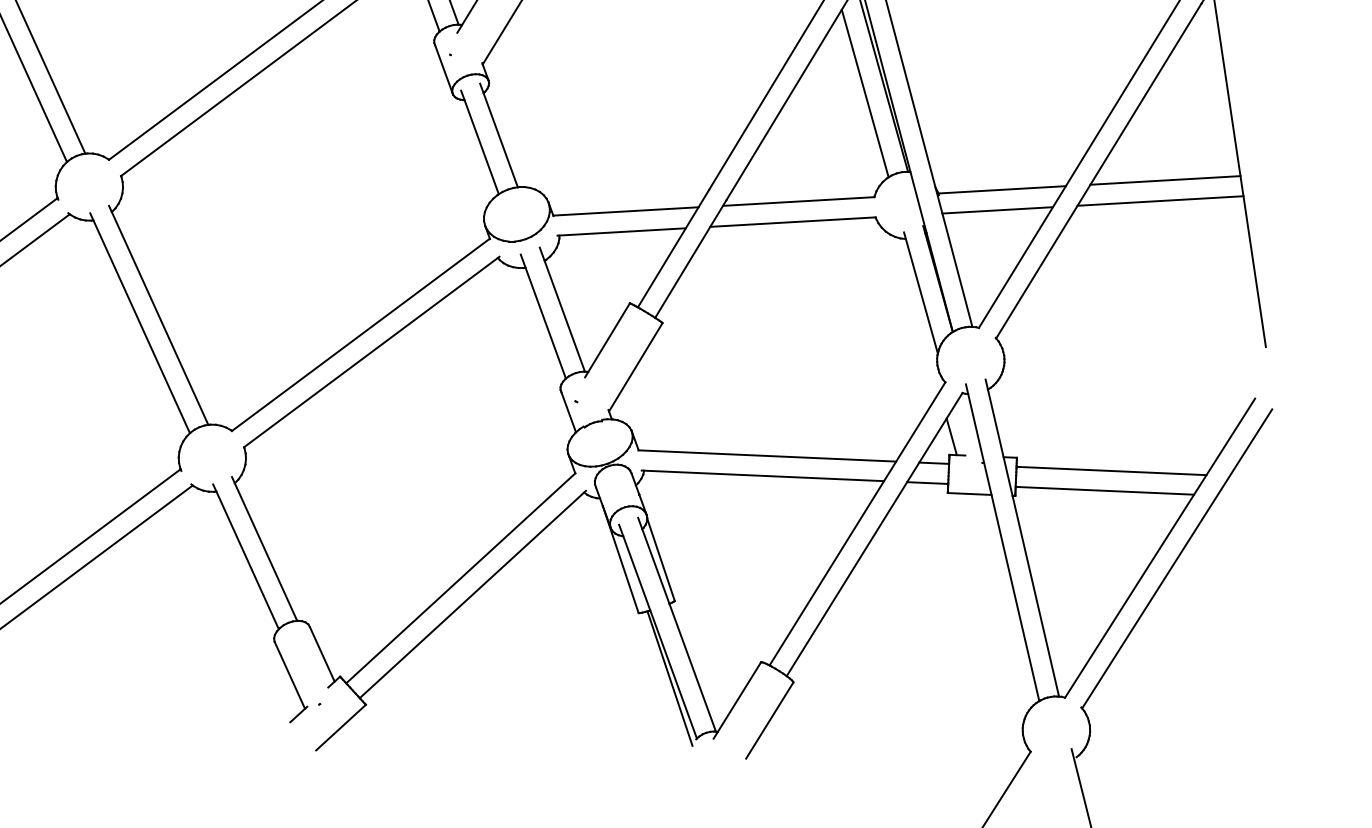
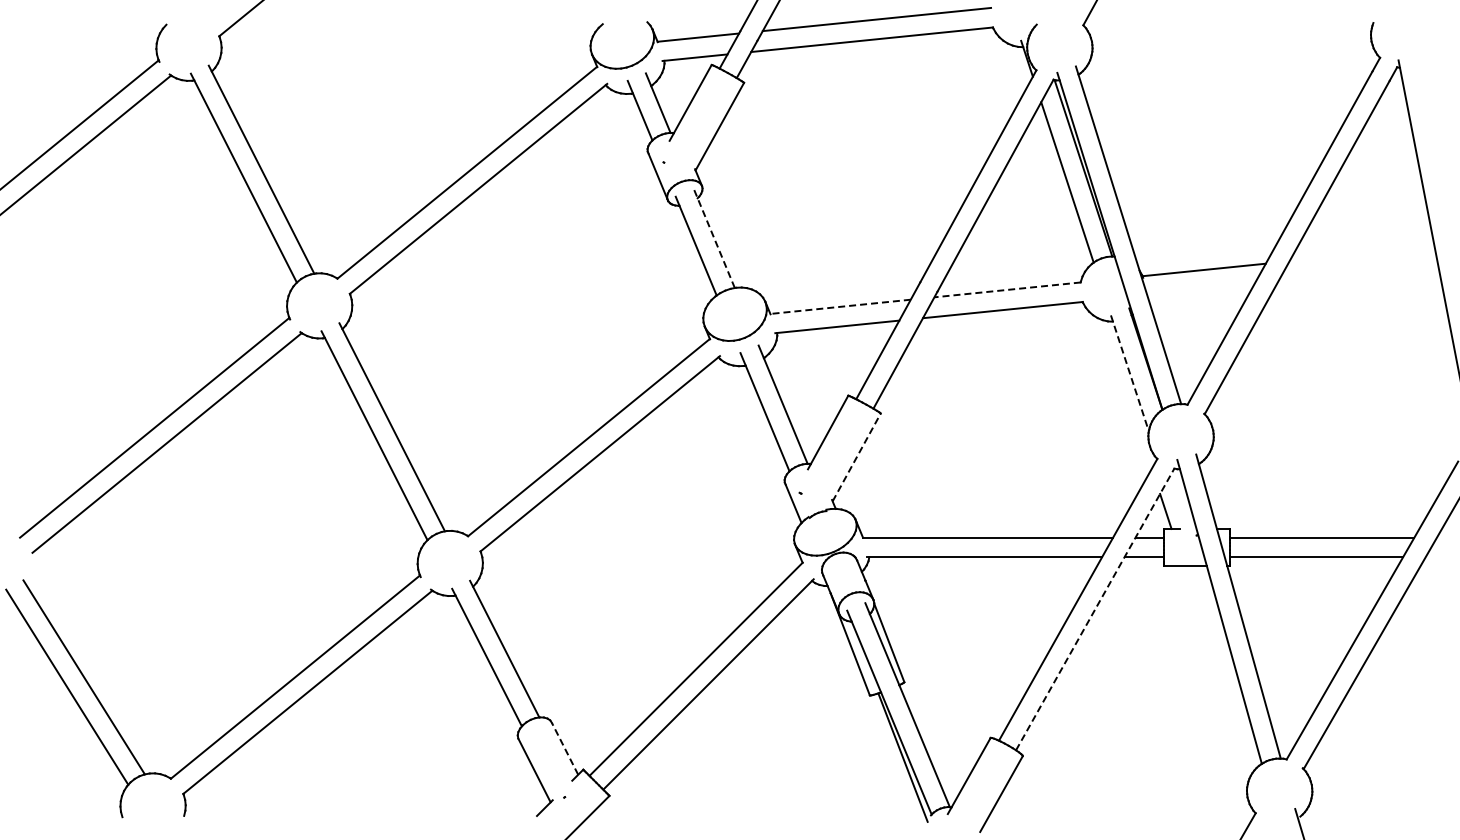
line: (499, 135) -> (714, 238), solid -> dashed
line: (1164, 179) -> (1361, 253), removed
line: (1159, 200) -> (1357, 273), removed
line: (798, 201) -> (1007, 289), solid -> dashed
line: (997, 209) -> (1200, 289), removed
line: (625, 211) -> (840, 306), solid -> dashed
line: (921, 293) -> (1130, 373), solid -> dashed
line: (635, 367) -> (856, 457), solid -> dashed
line: (874, 534) -> (1095, 609), solid -> dashed
line: (321, 653) -> (564, 748), solid -> dashed

